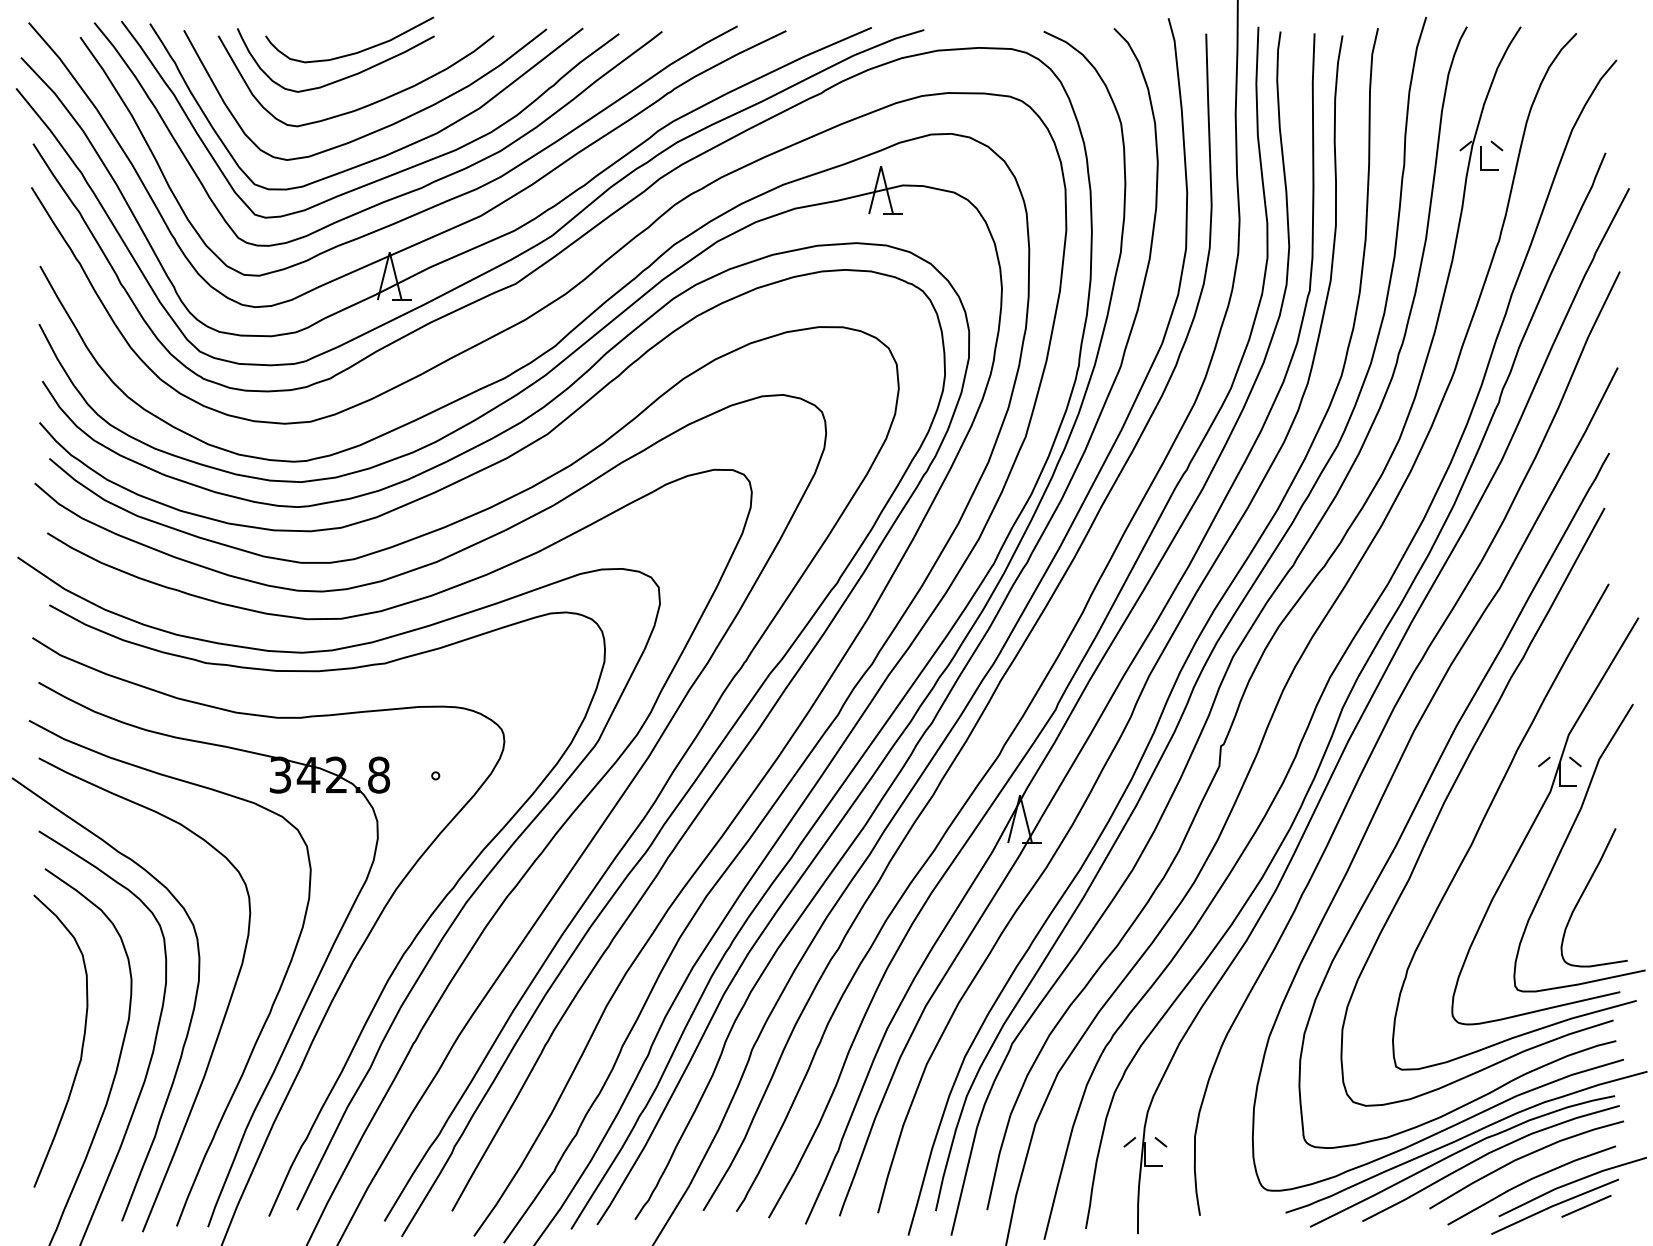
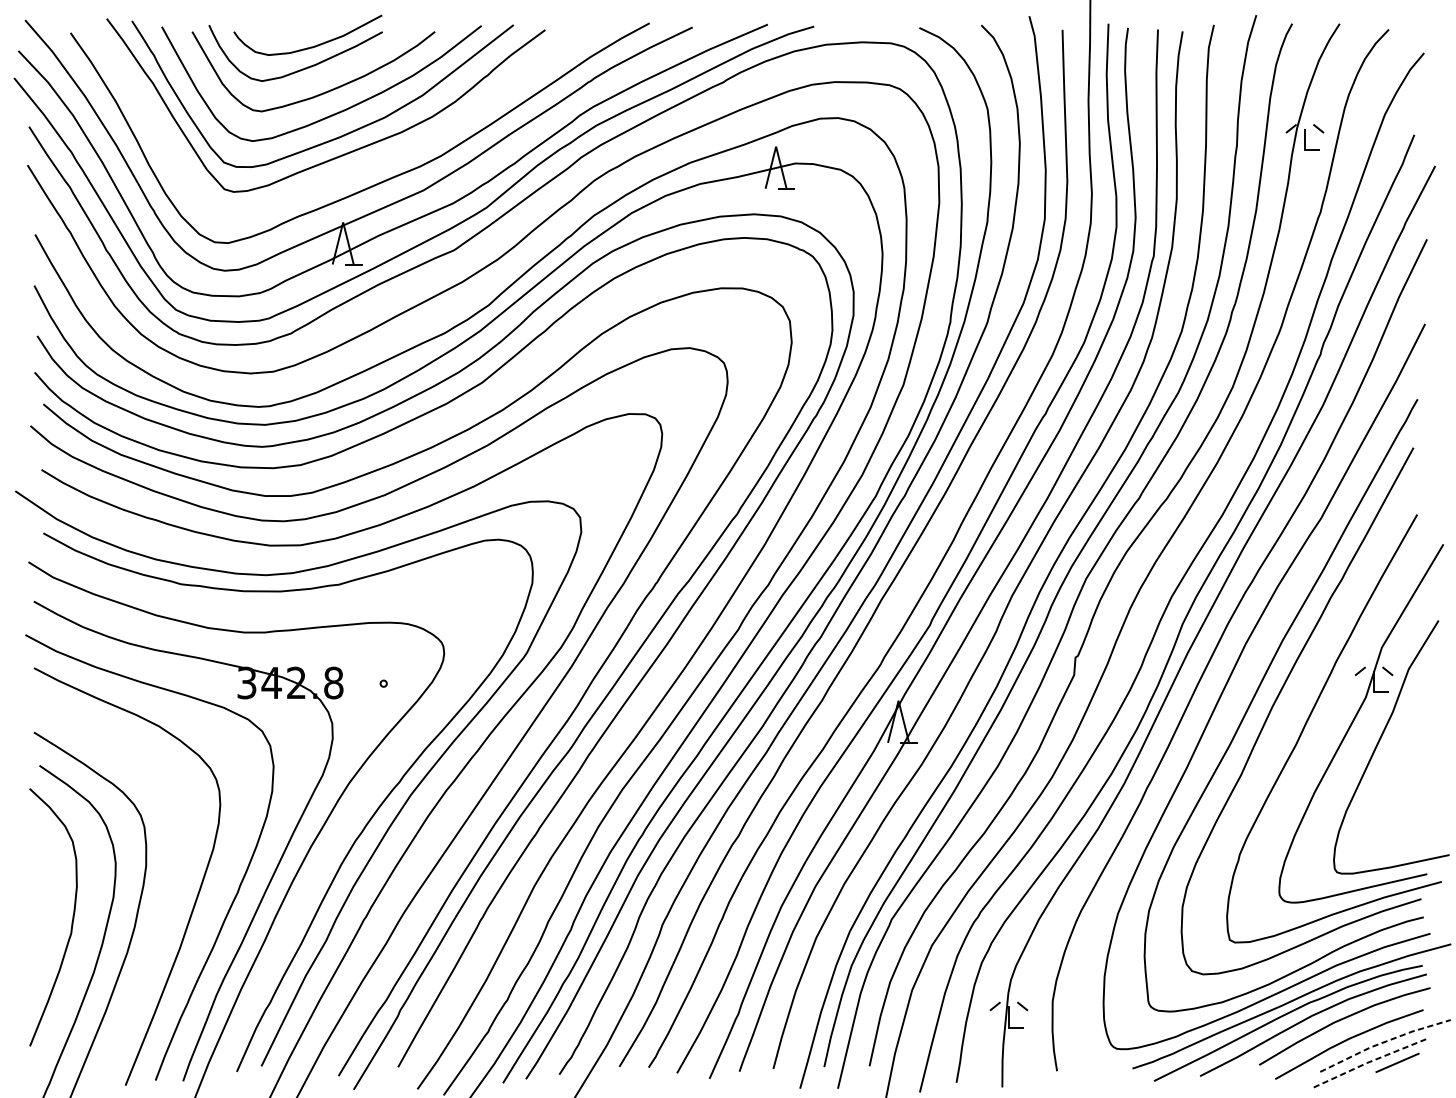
curve: (400, 194) -> (352, 171), removed
curve: (1584, 892) -> (1395, 786), removed
curve: (189, 1021) -> (166, 900), removed
line: (1571, 1182) -> (1384, 1041), solid -> dashed
line: (1554, 1205) -> (1369, 1062), solid -> dashed

